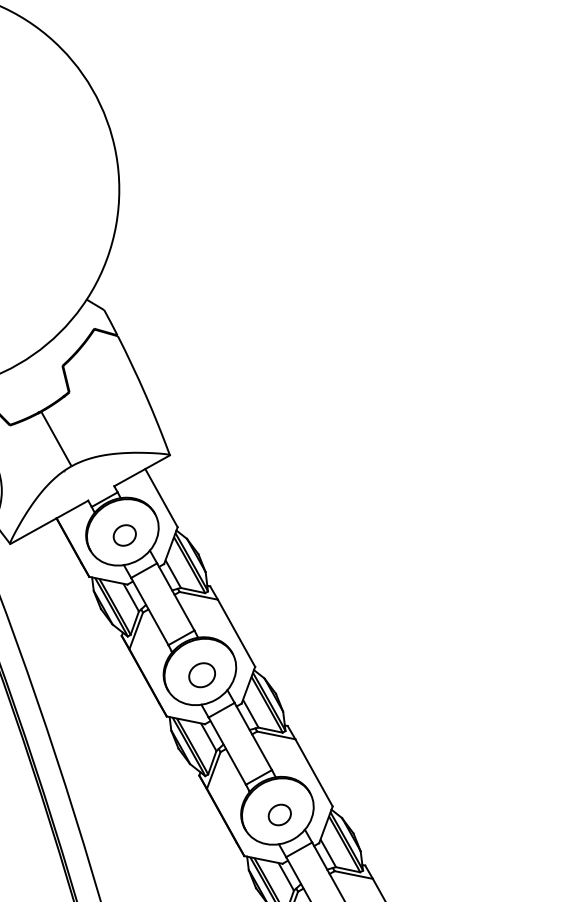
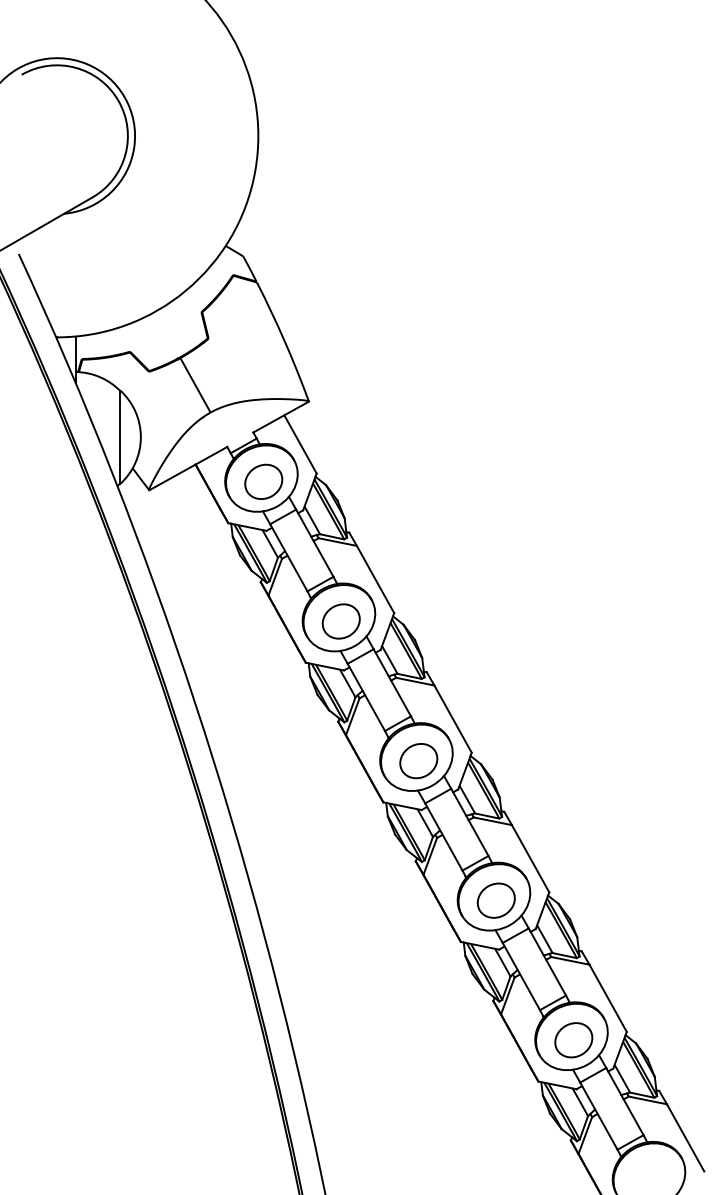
part: (124, 535) -> (263, 481), size x1.67
part: (201, 675) -> (340, 621), size x1.43
part: (279, 815) -> (418, 761), size x1.67

